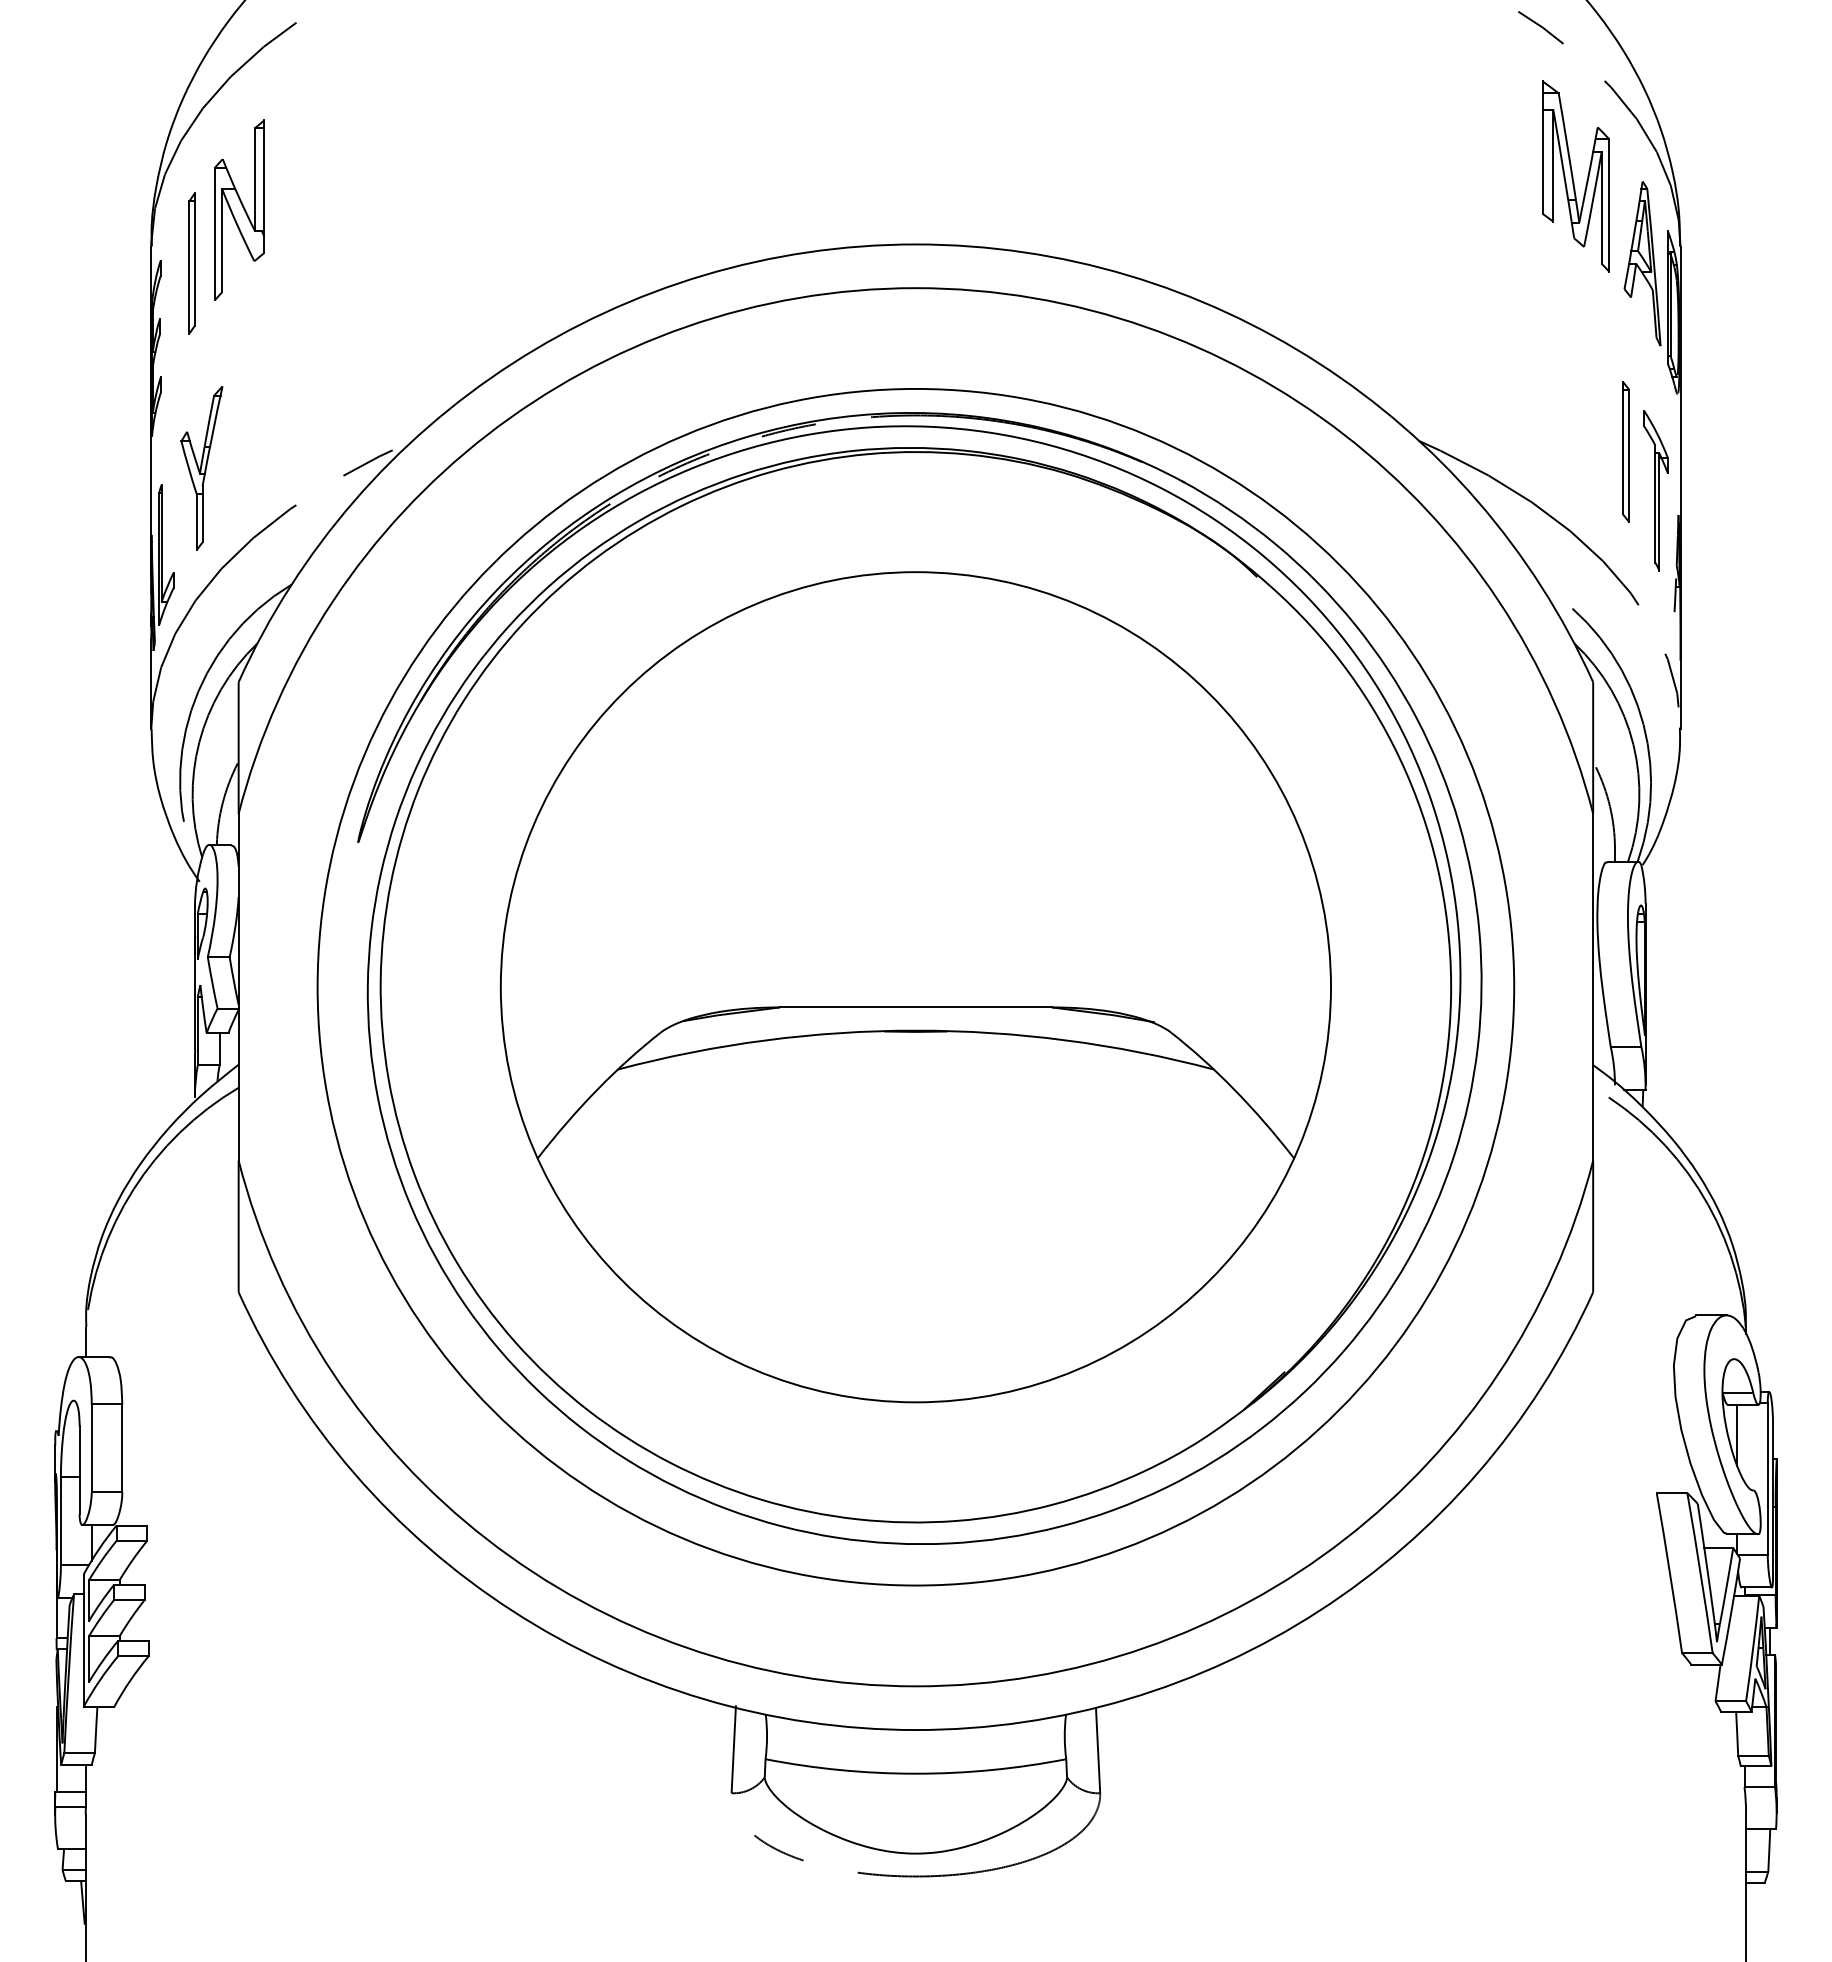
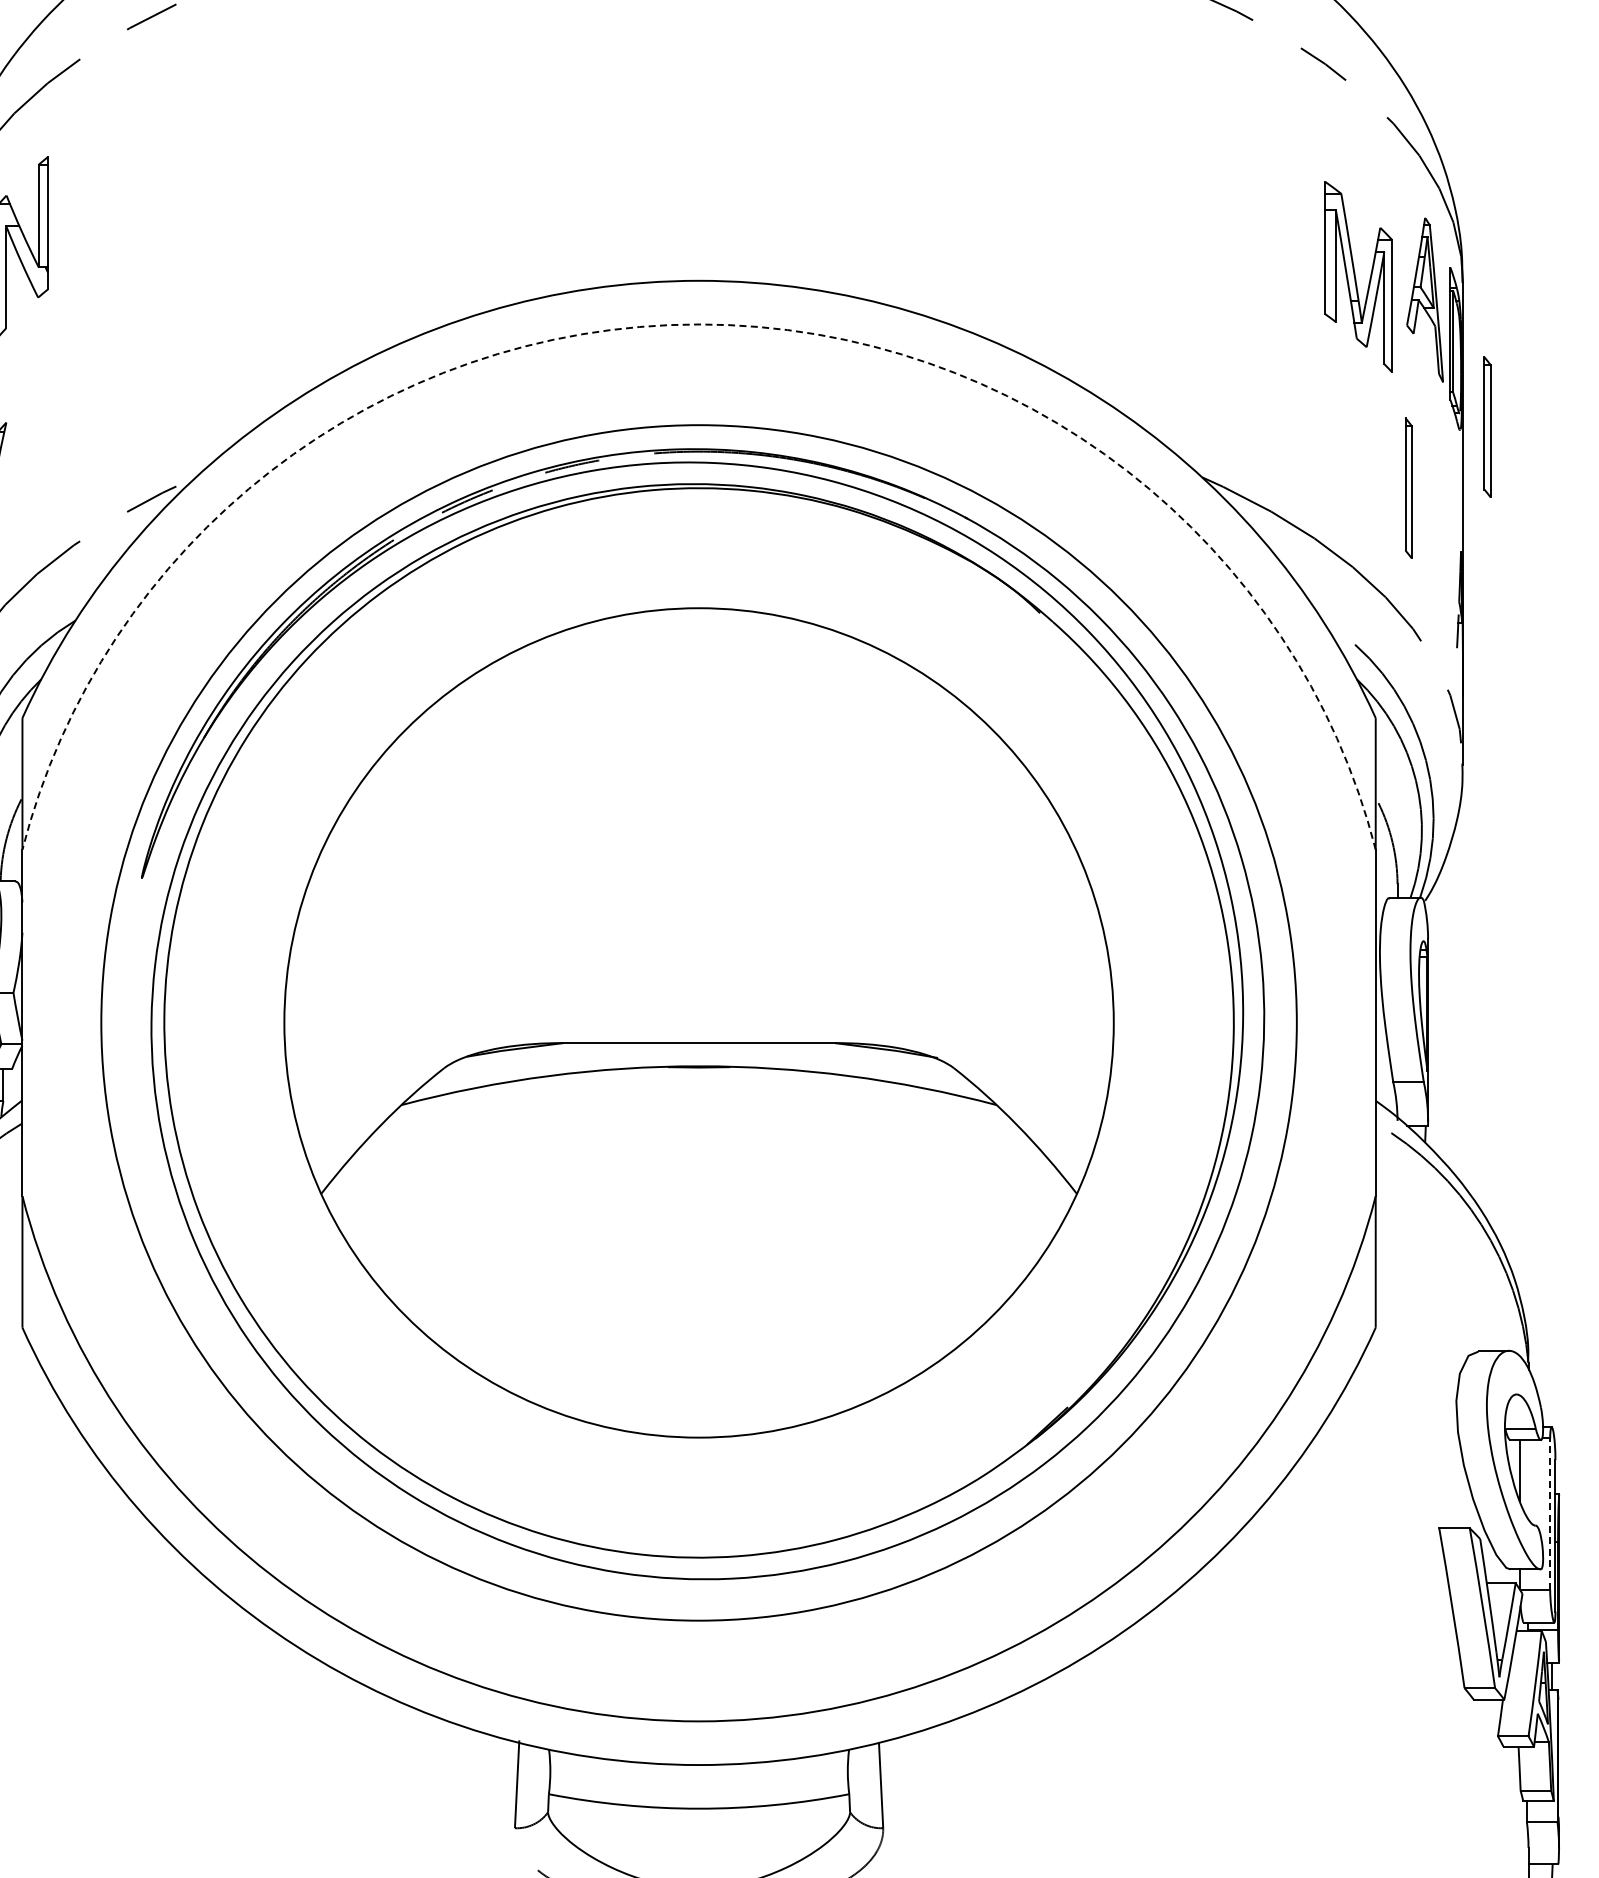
part: (1575, 176) -> (1358, 276), moved
arc: (915, 288) -> (698, 324), solid -> dashed
part: (1704, 390) -> (1486, 426), added
part: (1655, 490) -> (1438, 526), removed
line: (1767, 1478) -> (1549, 1513), solid -> dashed

